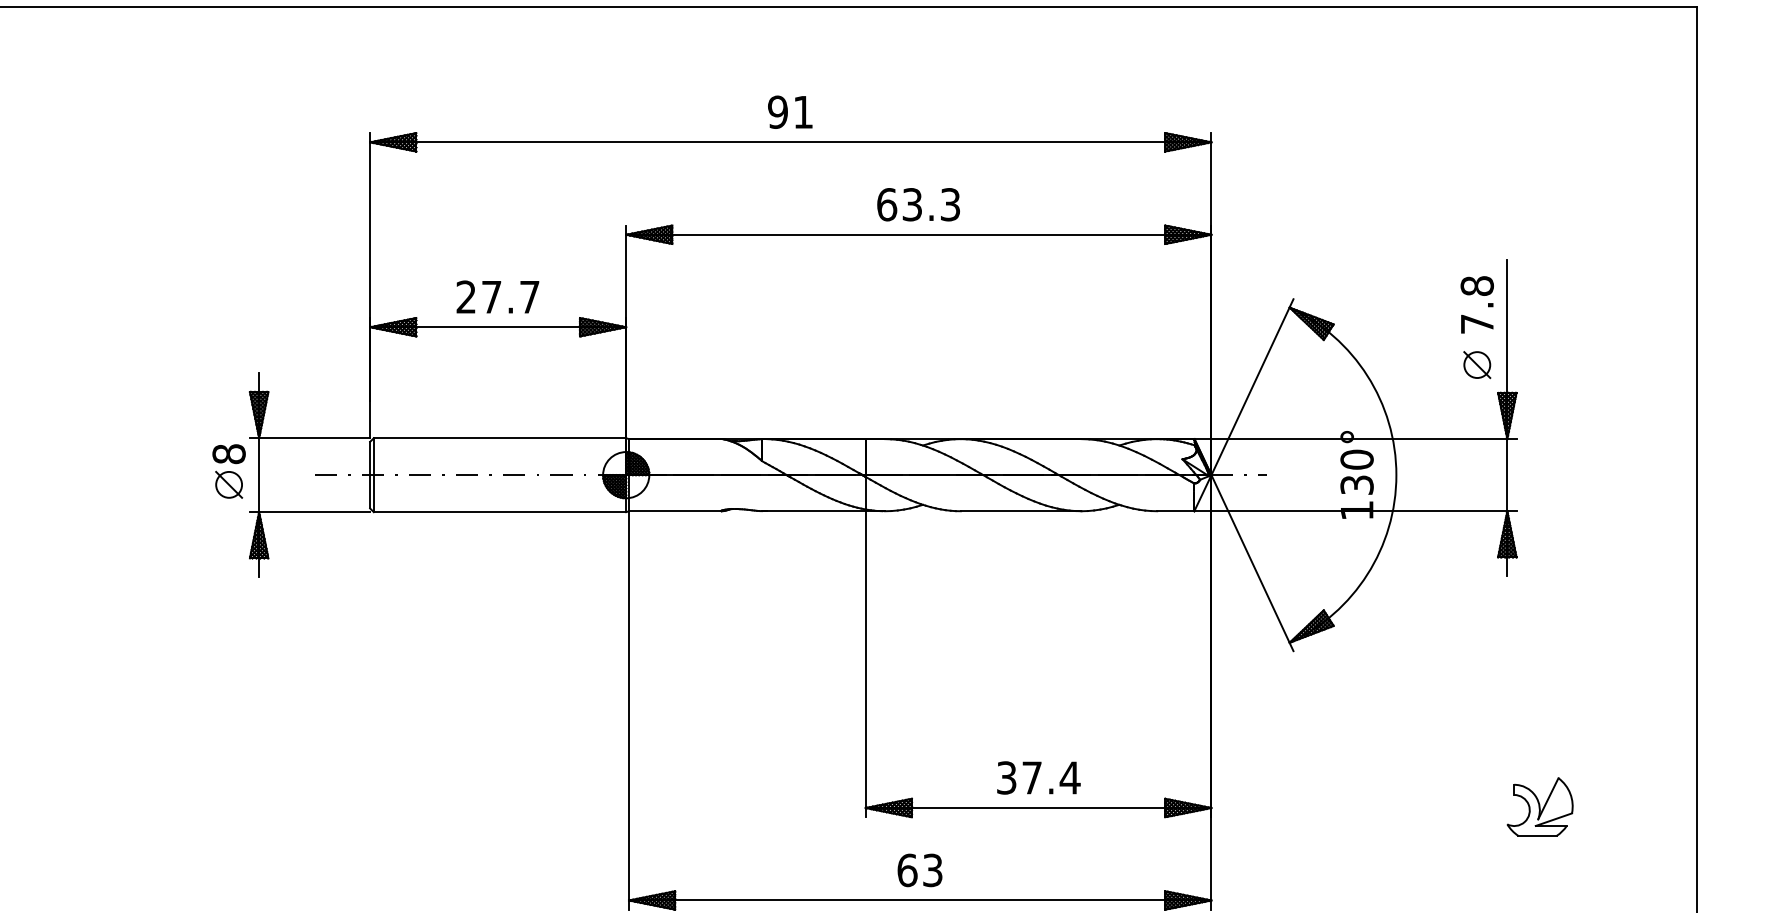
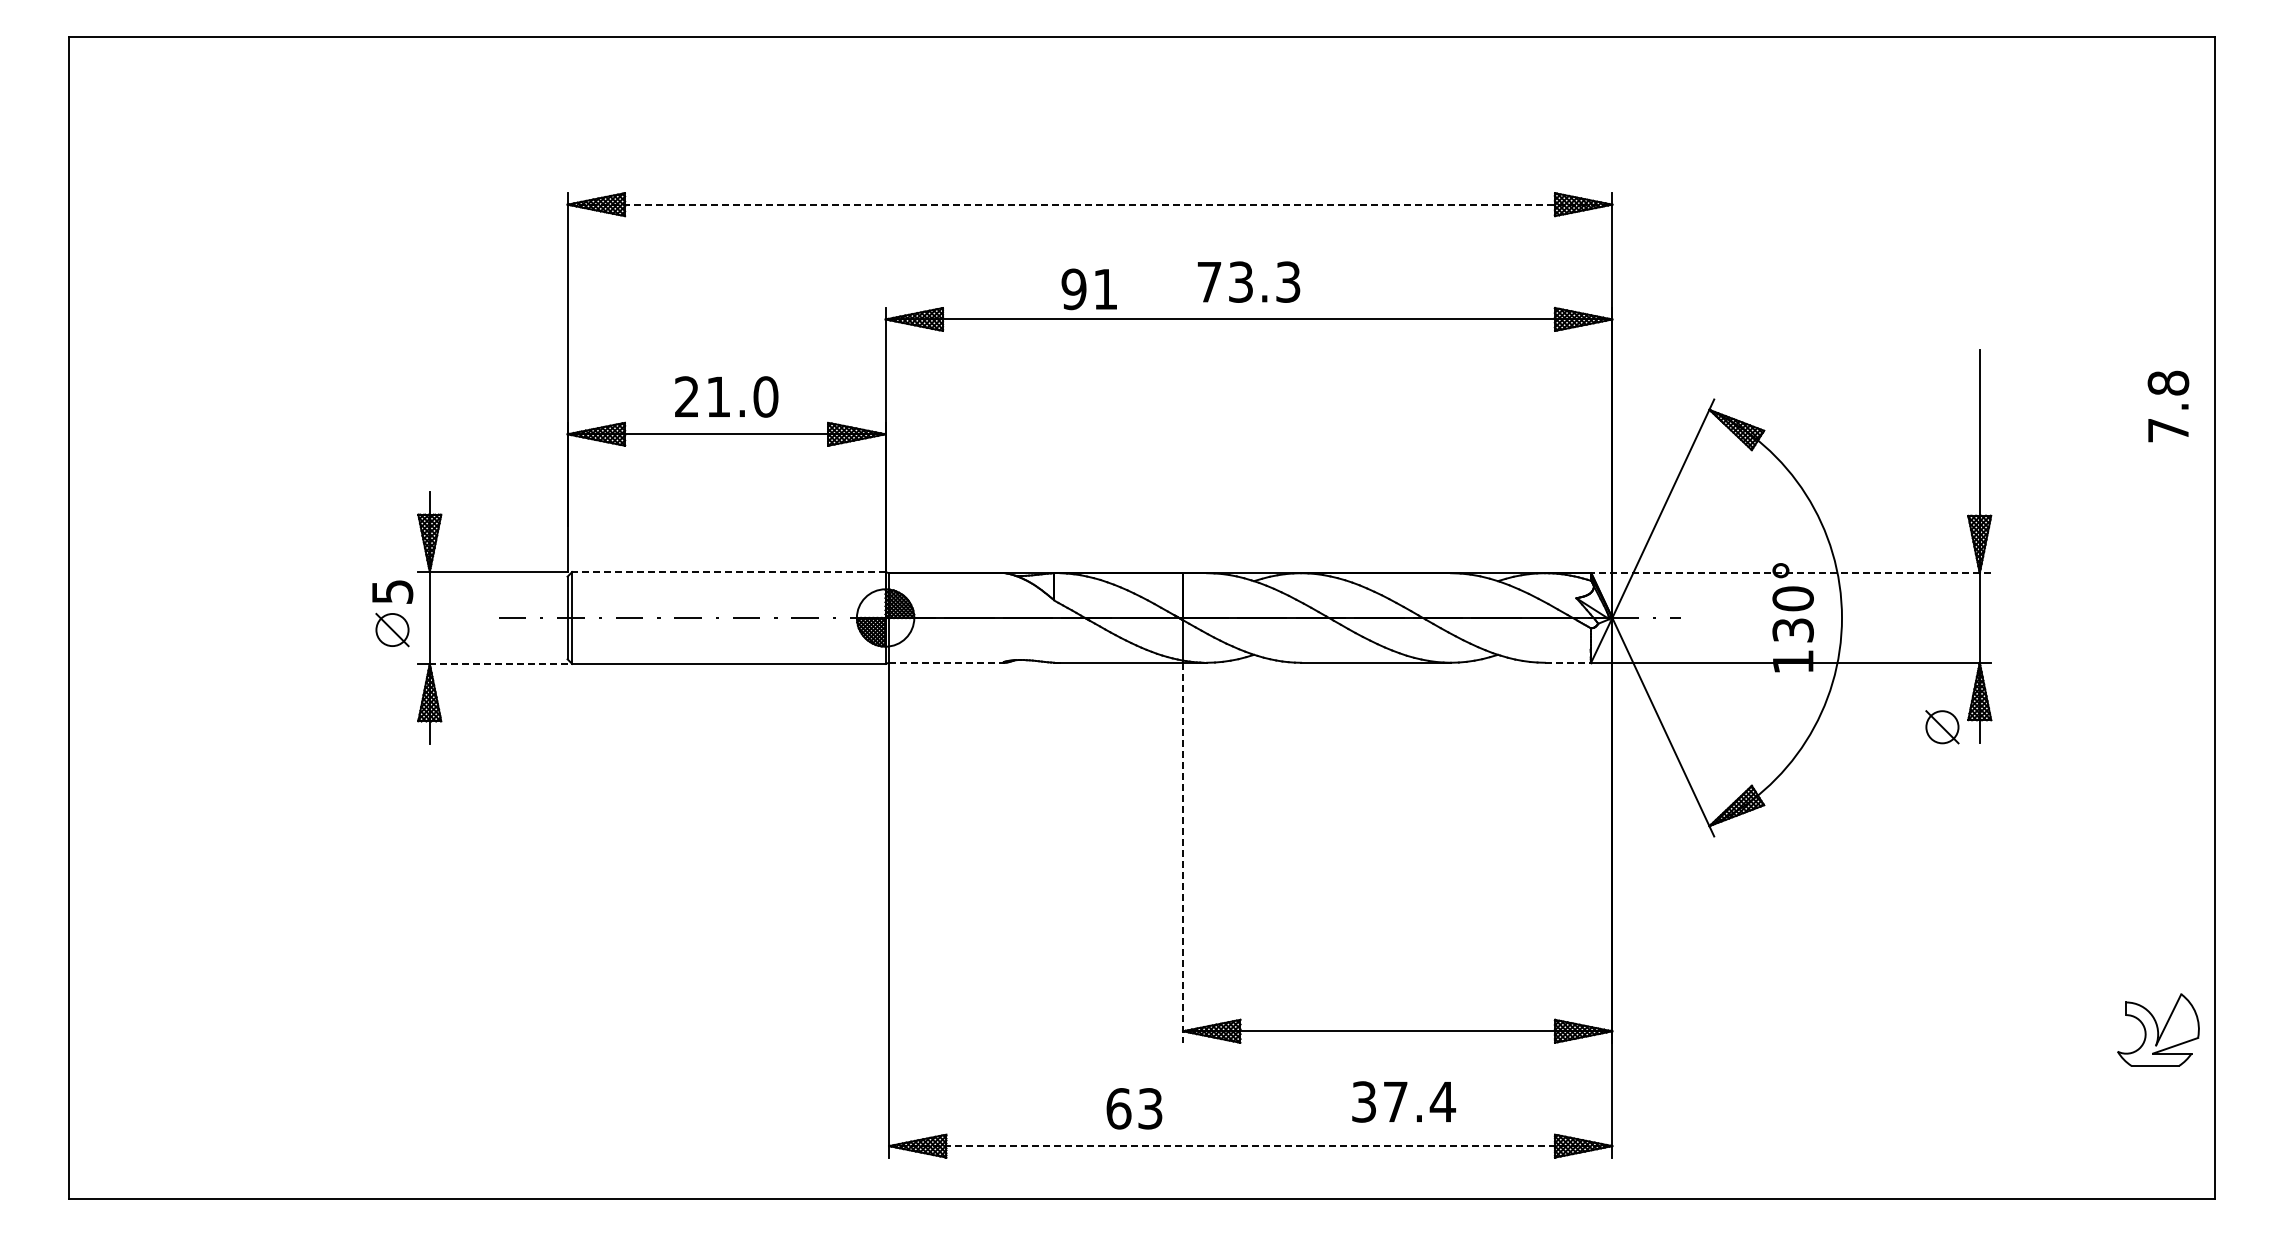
text: (789, 112) -> (1088, 289), moved
line: (791, 142) -> (1090, 204), solid -> dashed
text: (887, 204) -> (1209, 281), 63.3 -> 73.3
text: (510, 296) -> (742, 396), 27.7 -> 21.0
text: (1477, 304) -> (2168, 406), moved
part: (1477, 365) -> (1942, 727), moved
line: (499, 438) -> (728, 572), solid -> dashed
line: (1355, 439) -> (1791, 573), solid -> dashed
text: (229, 453) -> (392, 591), 8 -> 5
line: (314, 511) -> (498, 663), solid -> dashed
line: (675, 511) -> (946, 662), solid -> dashed
line: (1176, 511) -> (1568, 662), solid -> dashed
line: (865, 664) -> (1182, 853), solid -> dashed
text: (1038, 777) -> (1403, 1101), moved
part: (1540, 806) -> (2158, 1029), moved
text: (920, 870) -> (1134, 1108), moved
line: (920, 900) -> (1250, 1146), solid -> dashed

